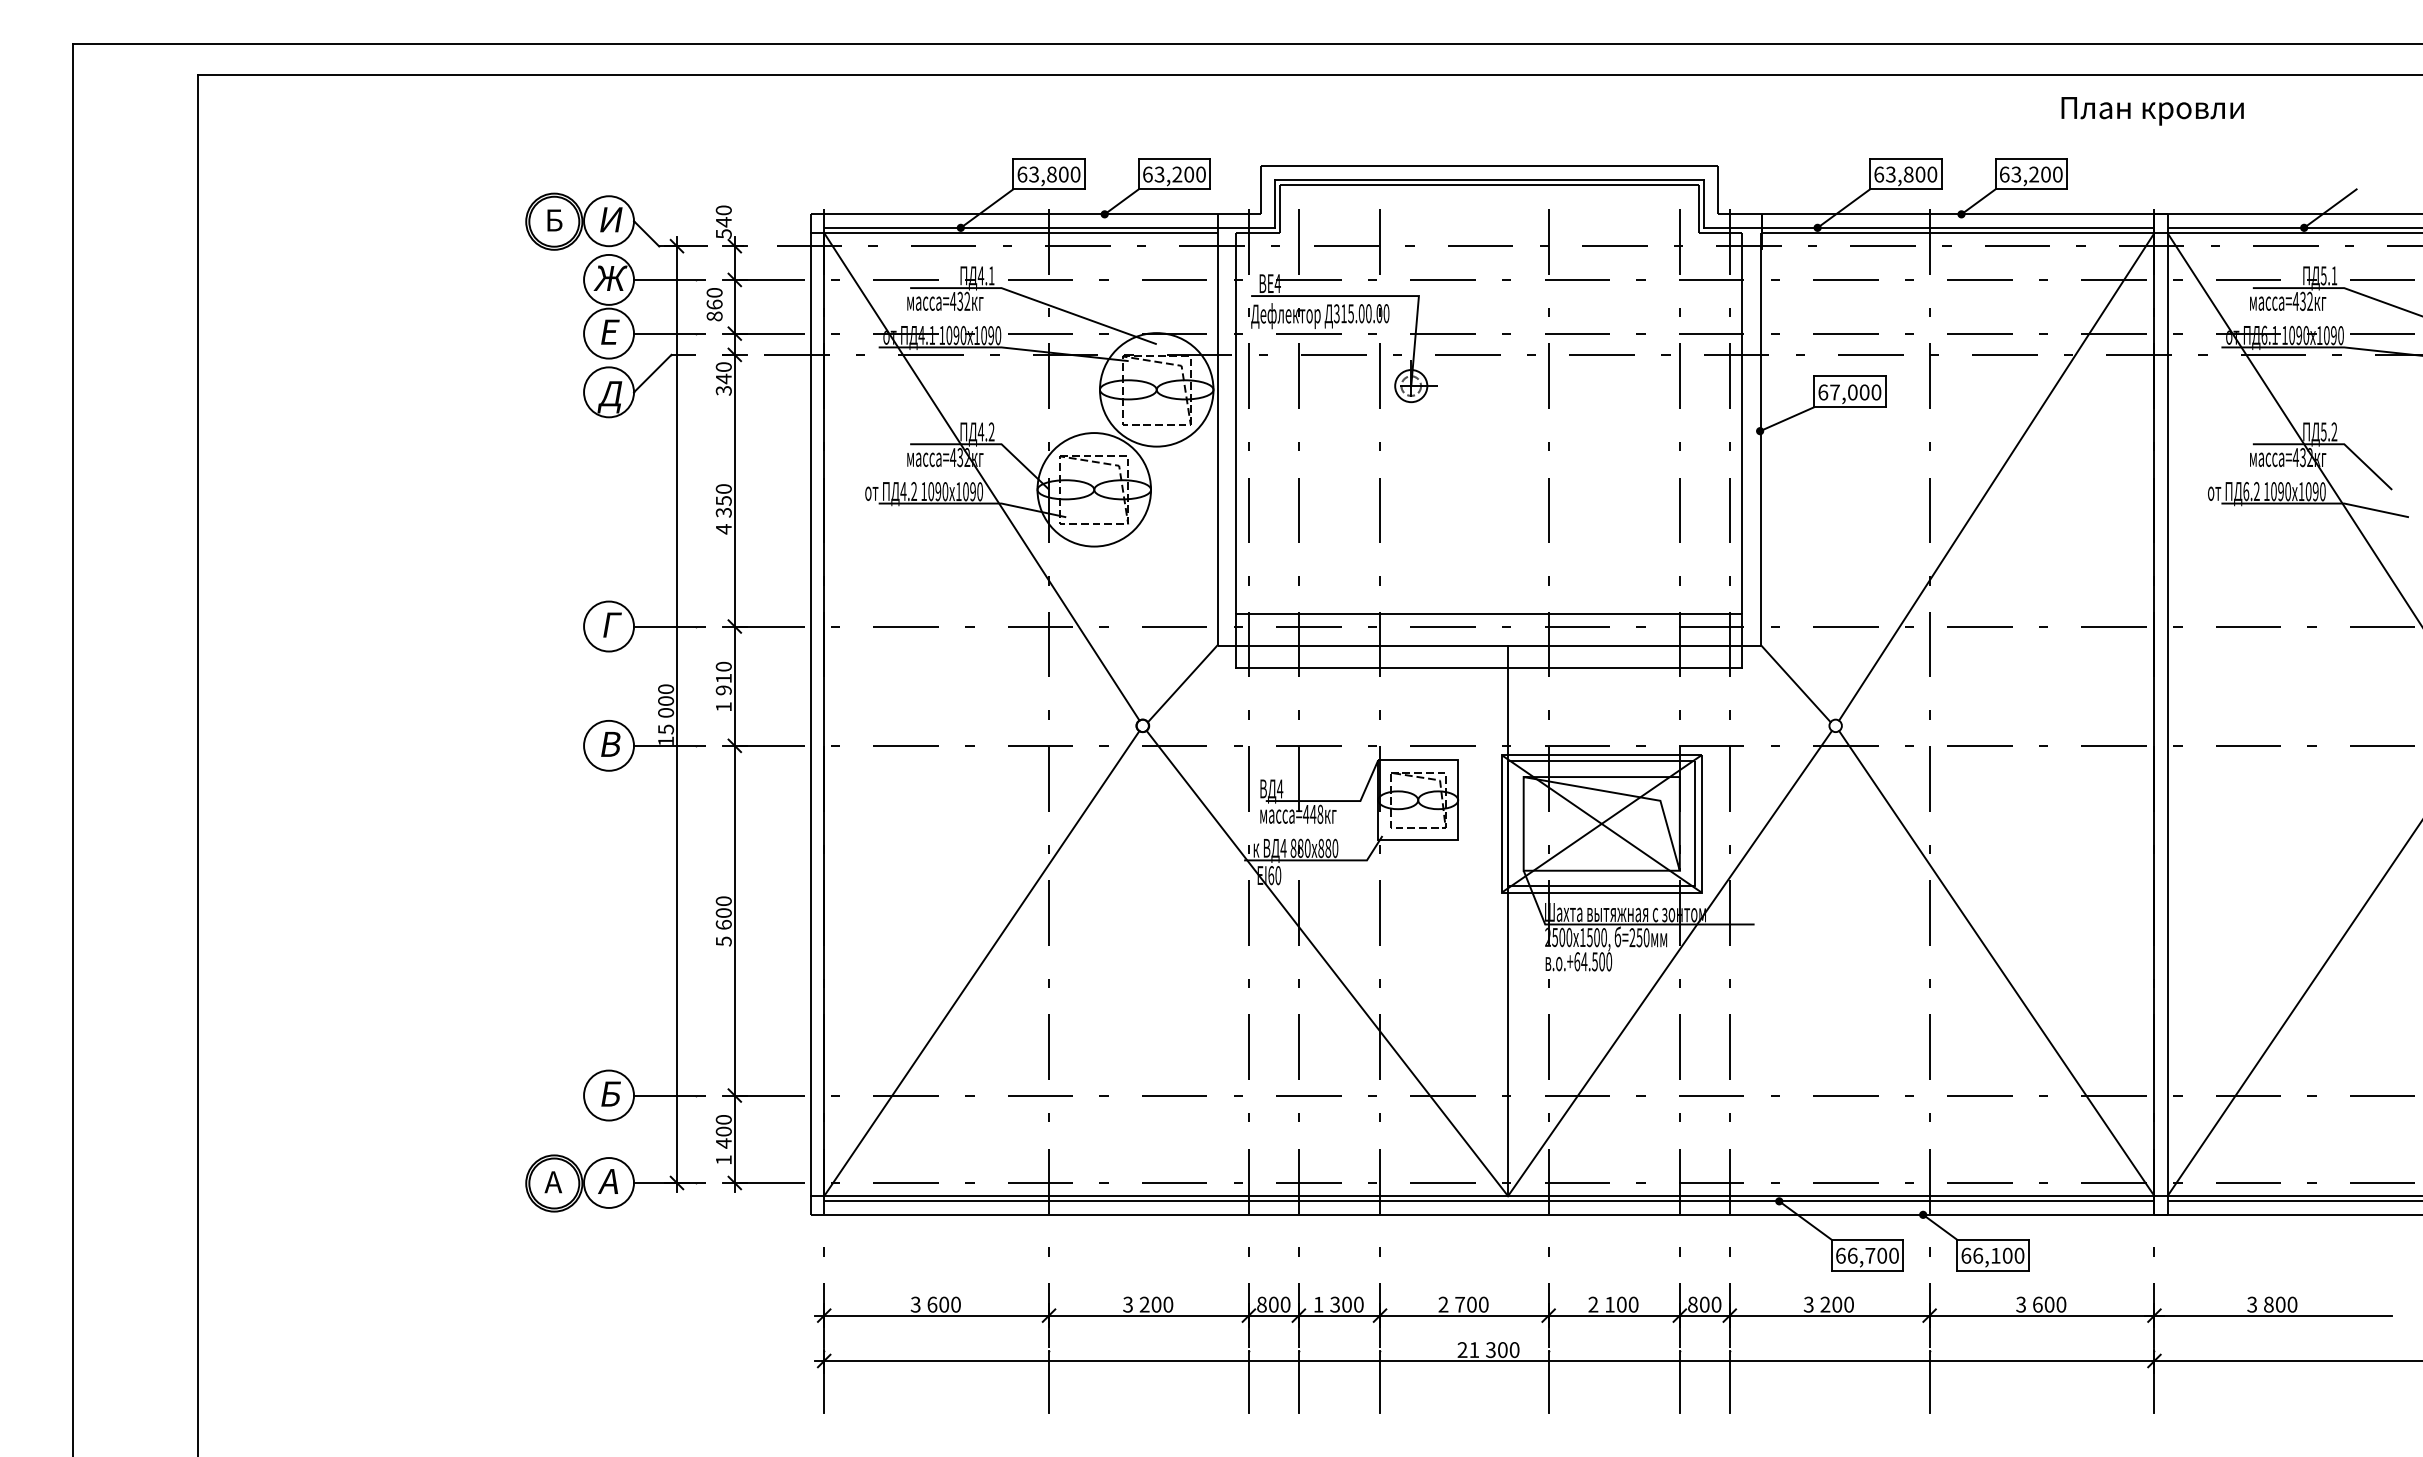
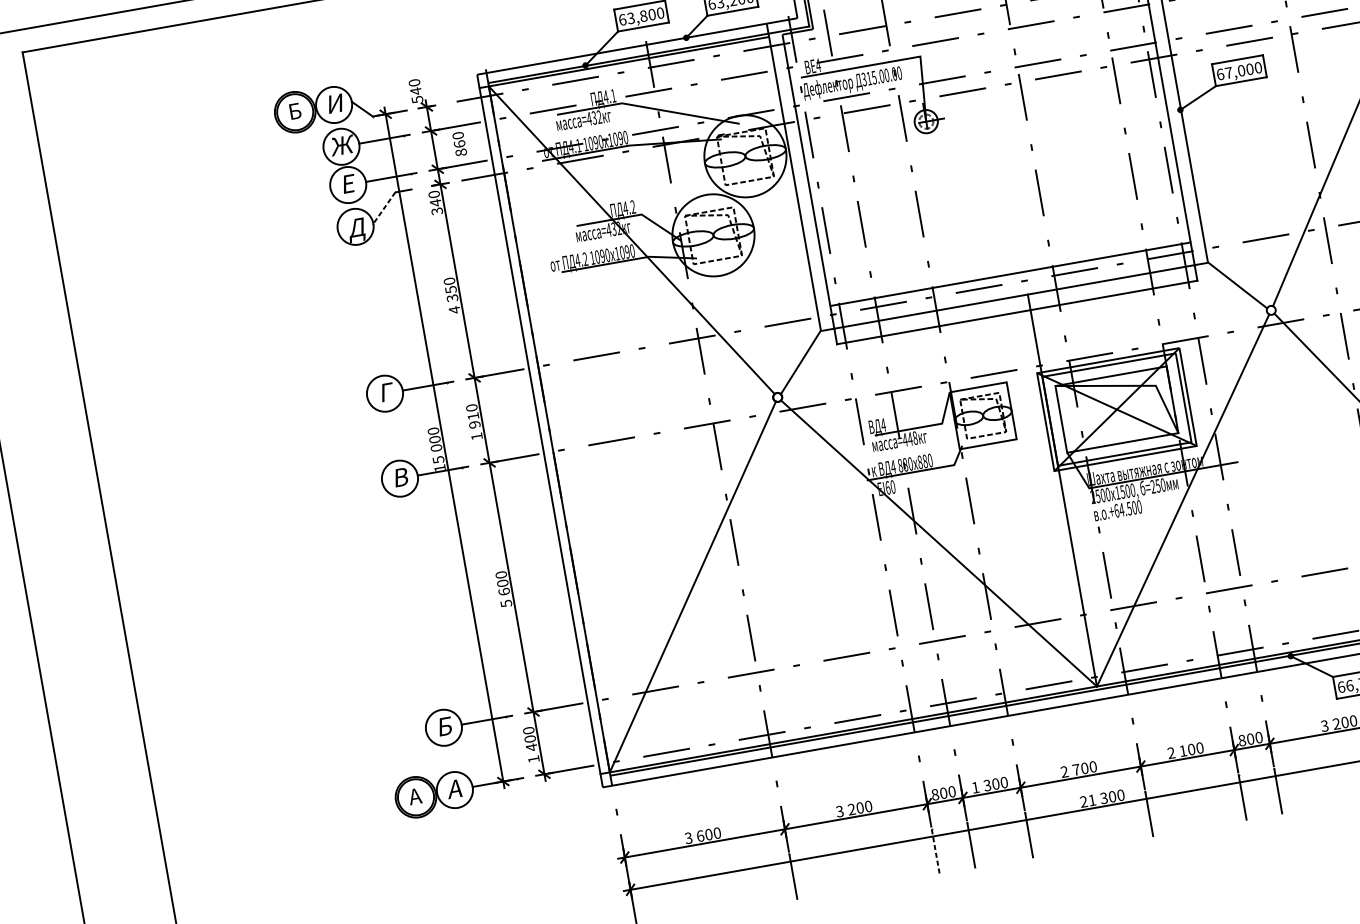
text: (714, 304) -> (459, 144), moved
line: (652, 373) -> (384, 208), solid -> dashed
line: (1248, 1382) -> (935, 851), solid -> dashed

